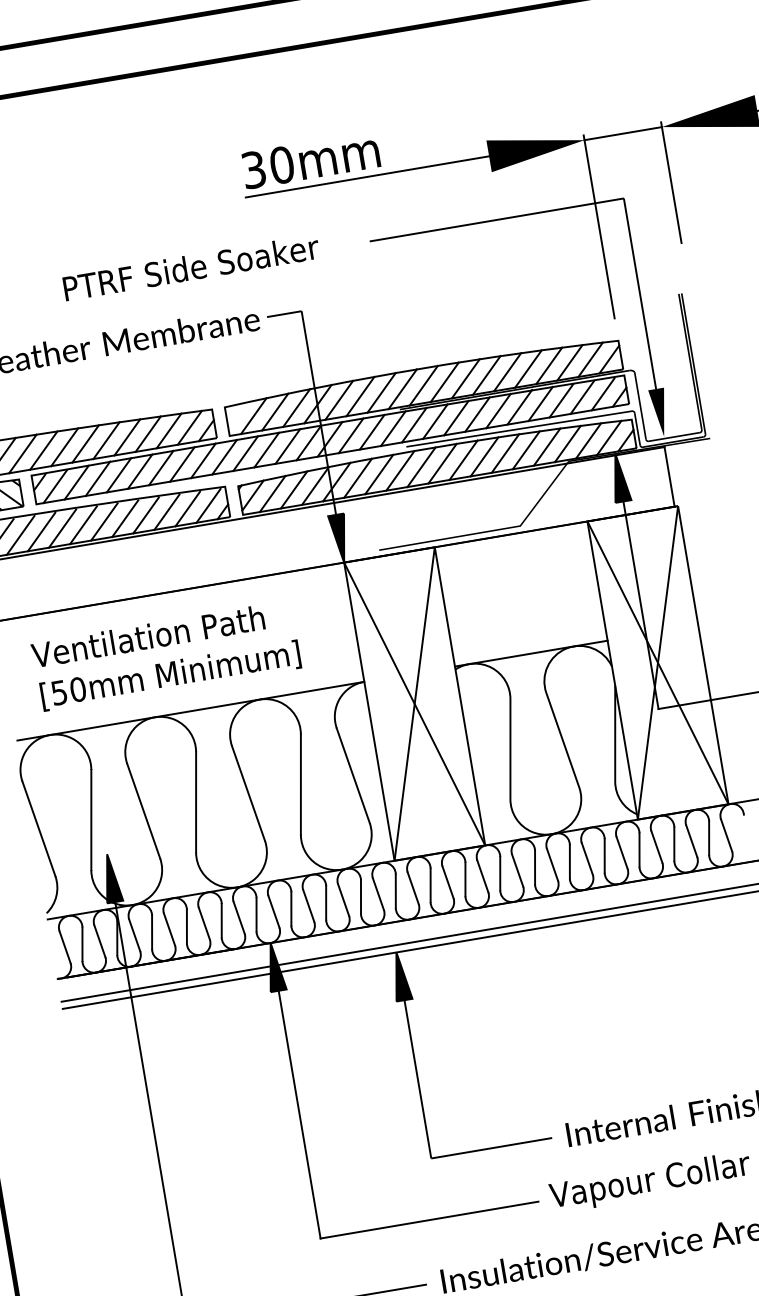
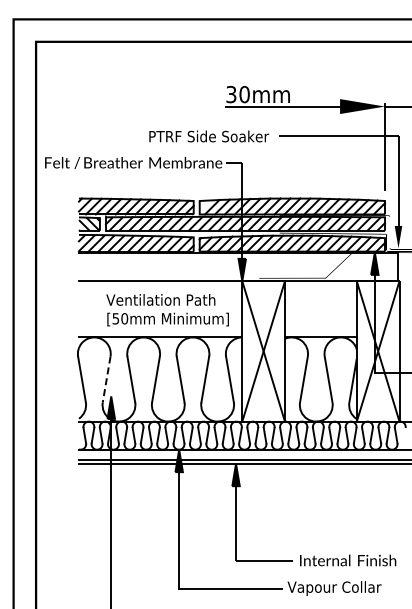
text: (192, 267) -> (209, 136), moved
text: (166, 656) -> (167, 310), moved
line: (91, 822) -> (106, 380), solid -> dashed

